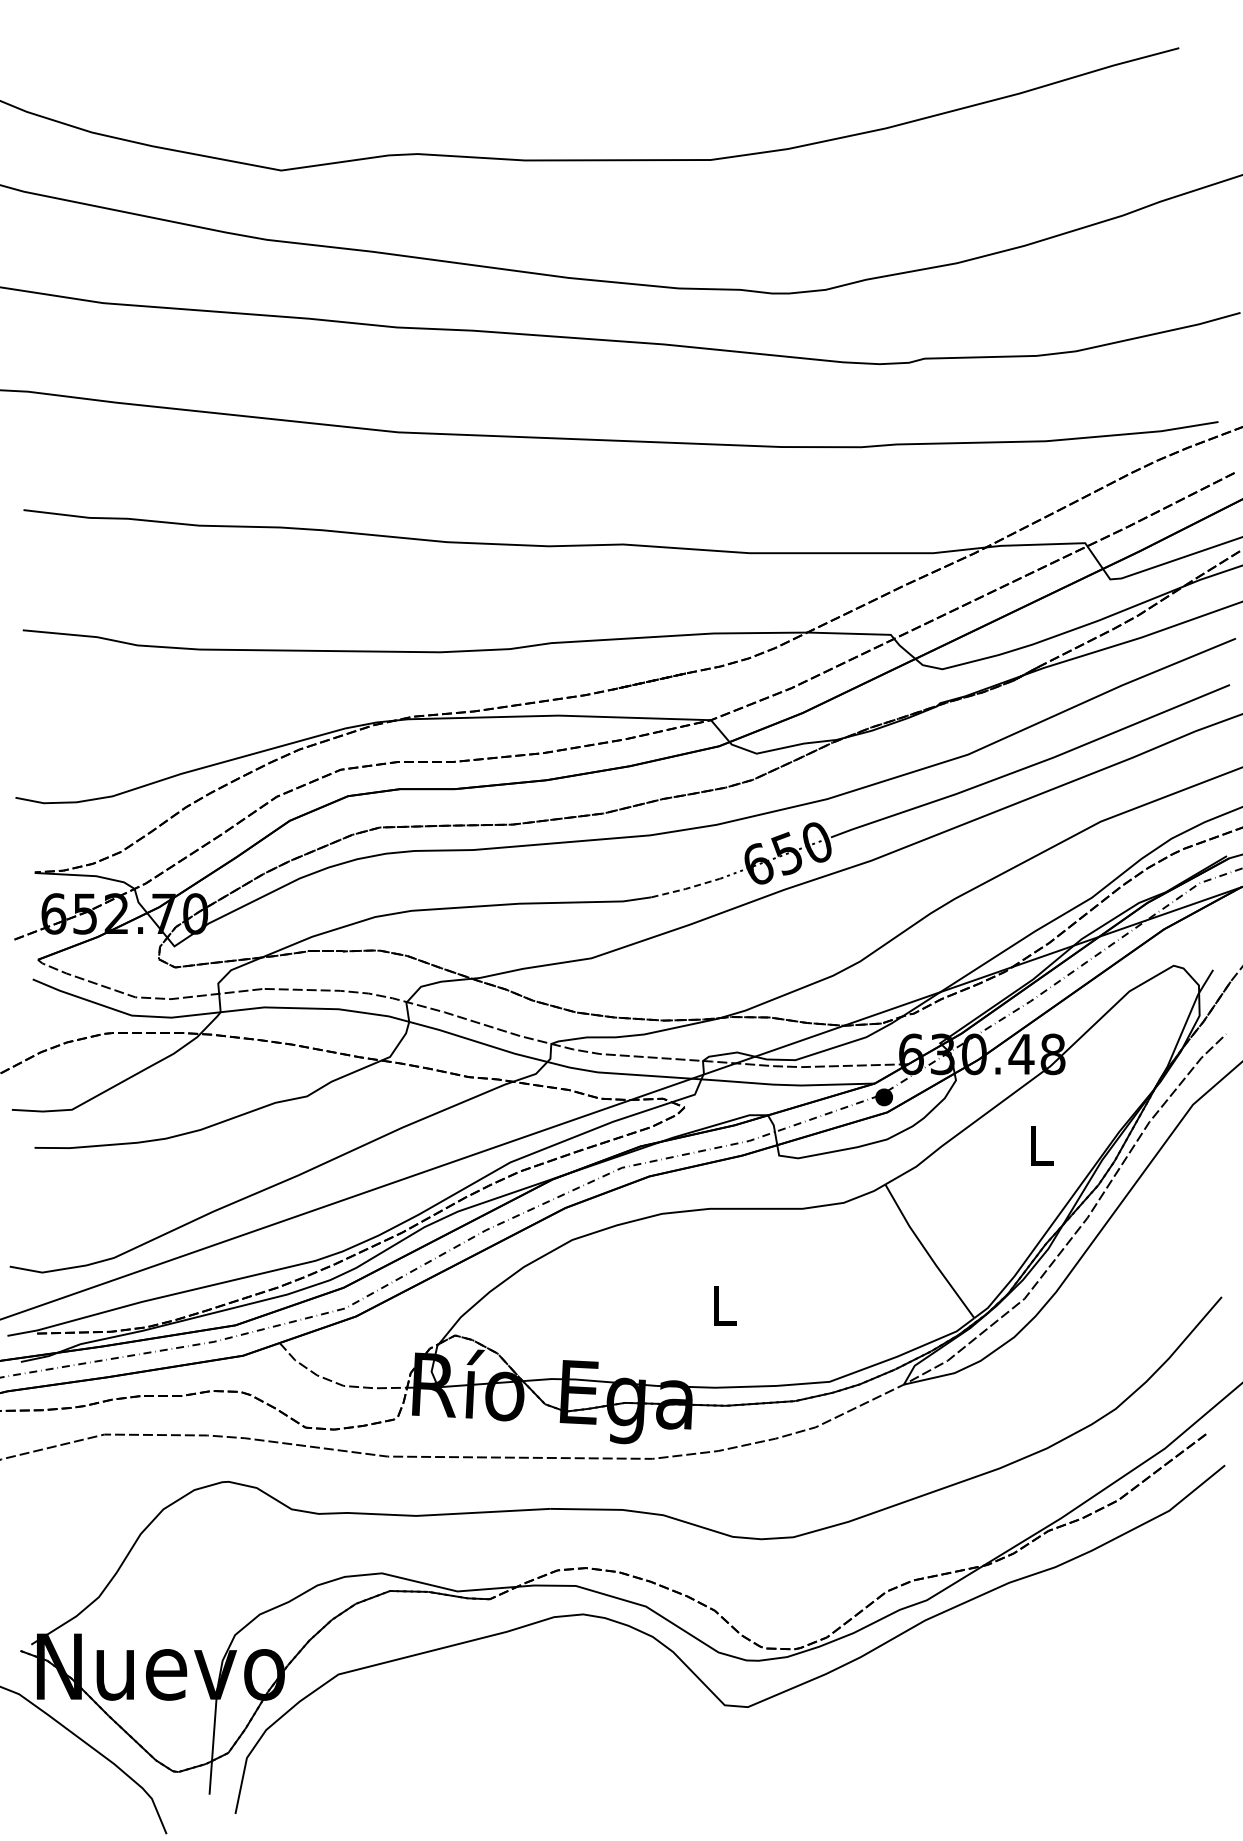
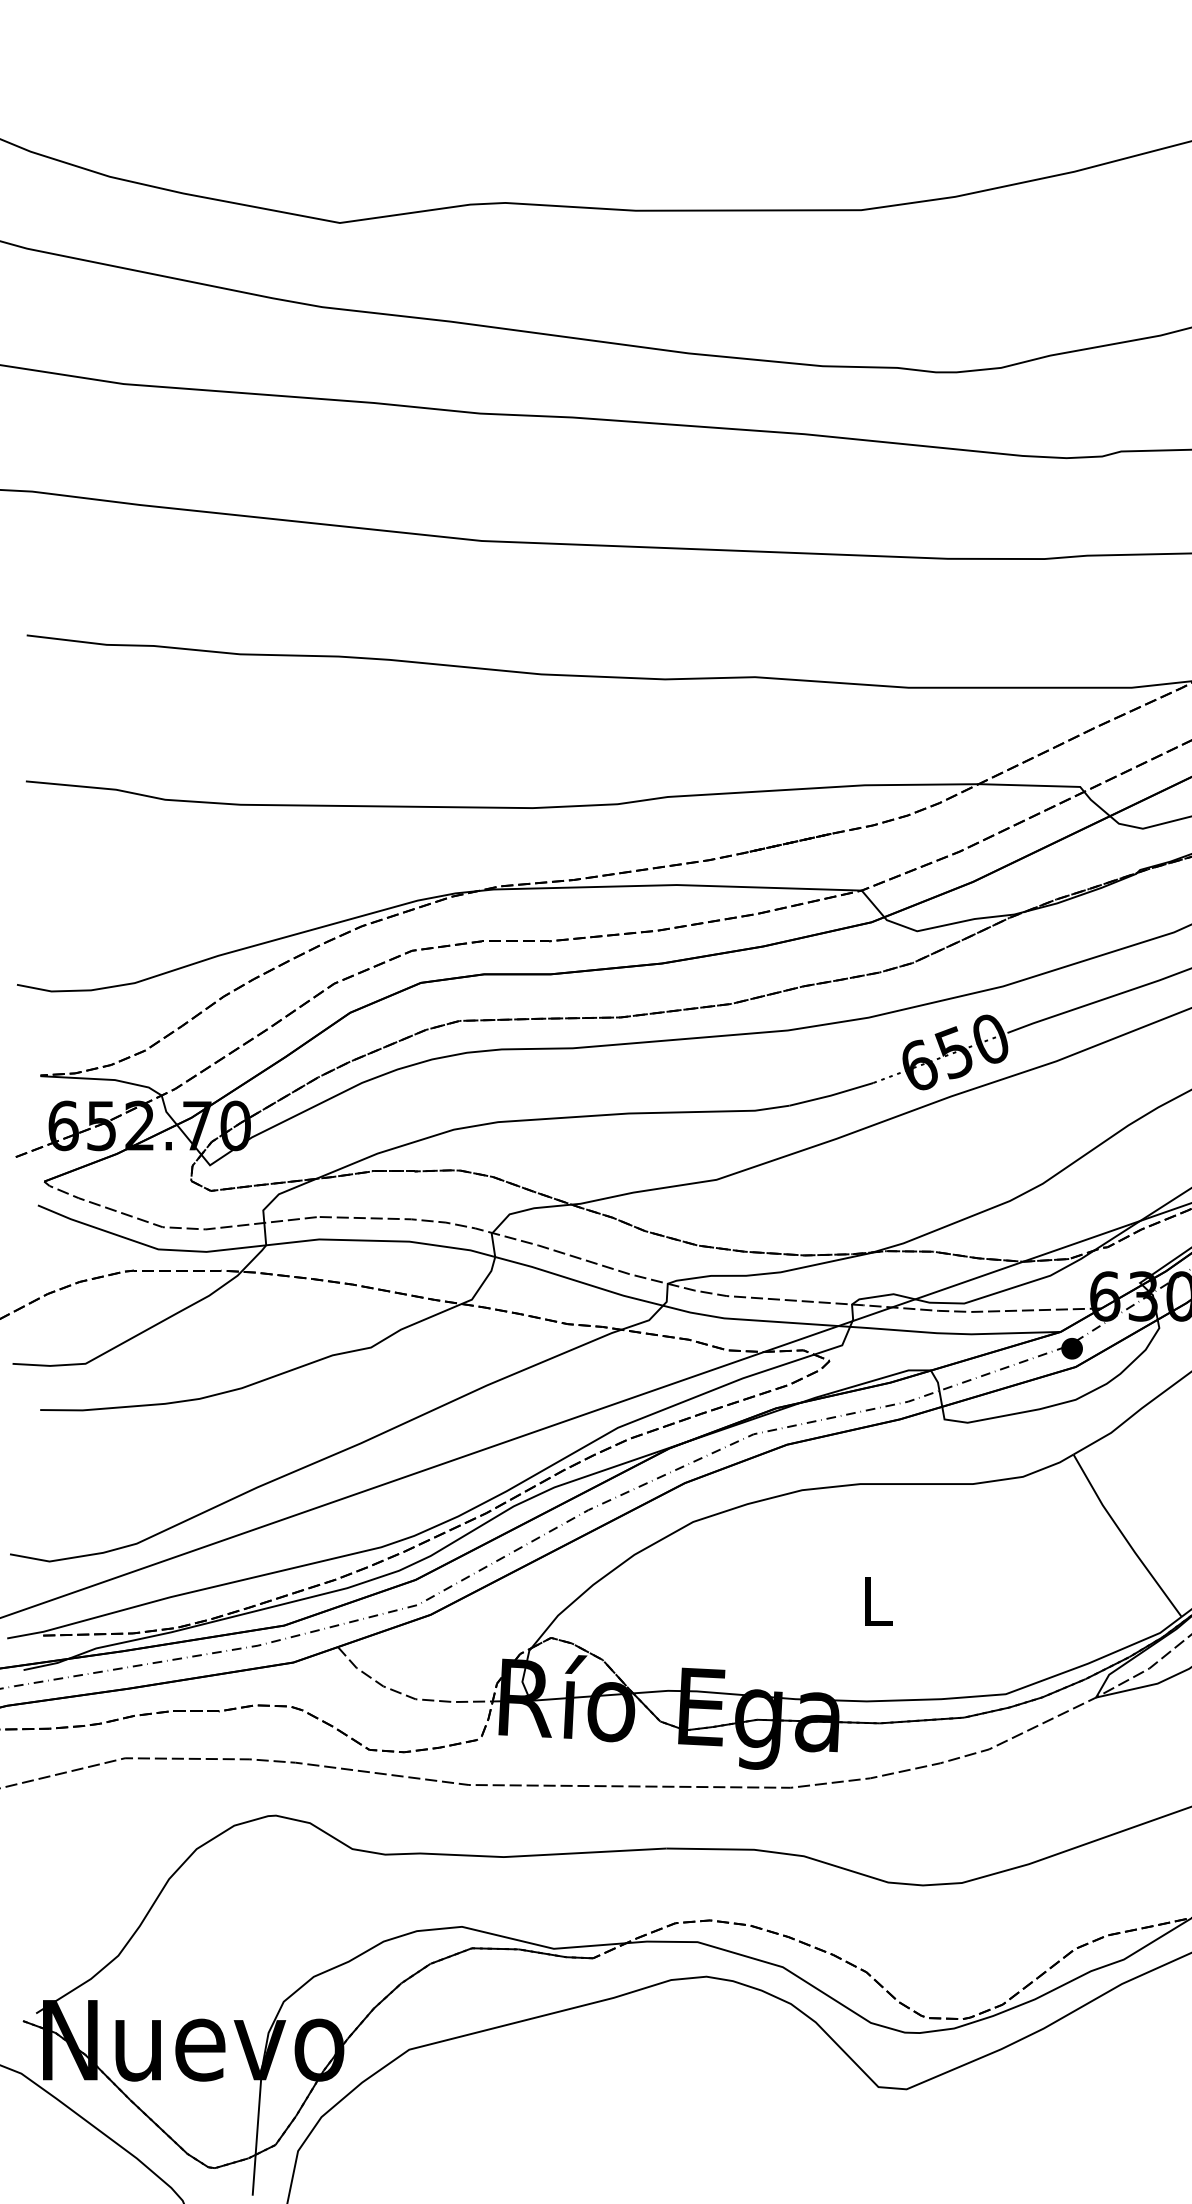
line: (687, 888) -> (833, 1095), dashed -> solid

